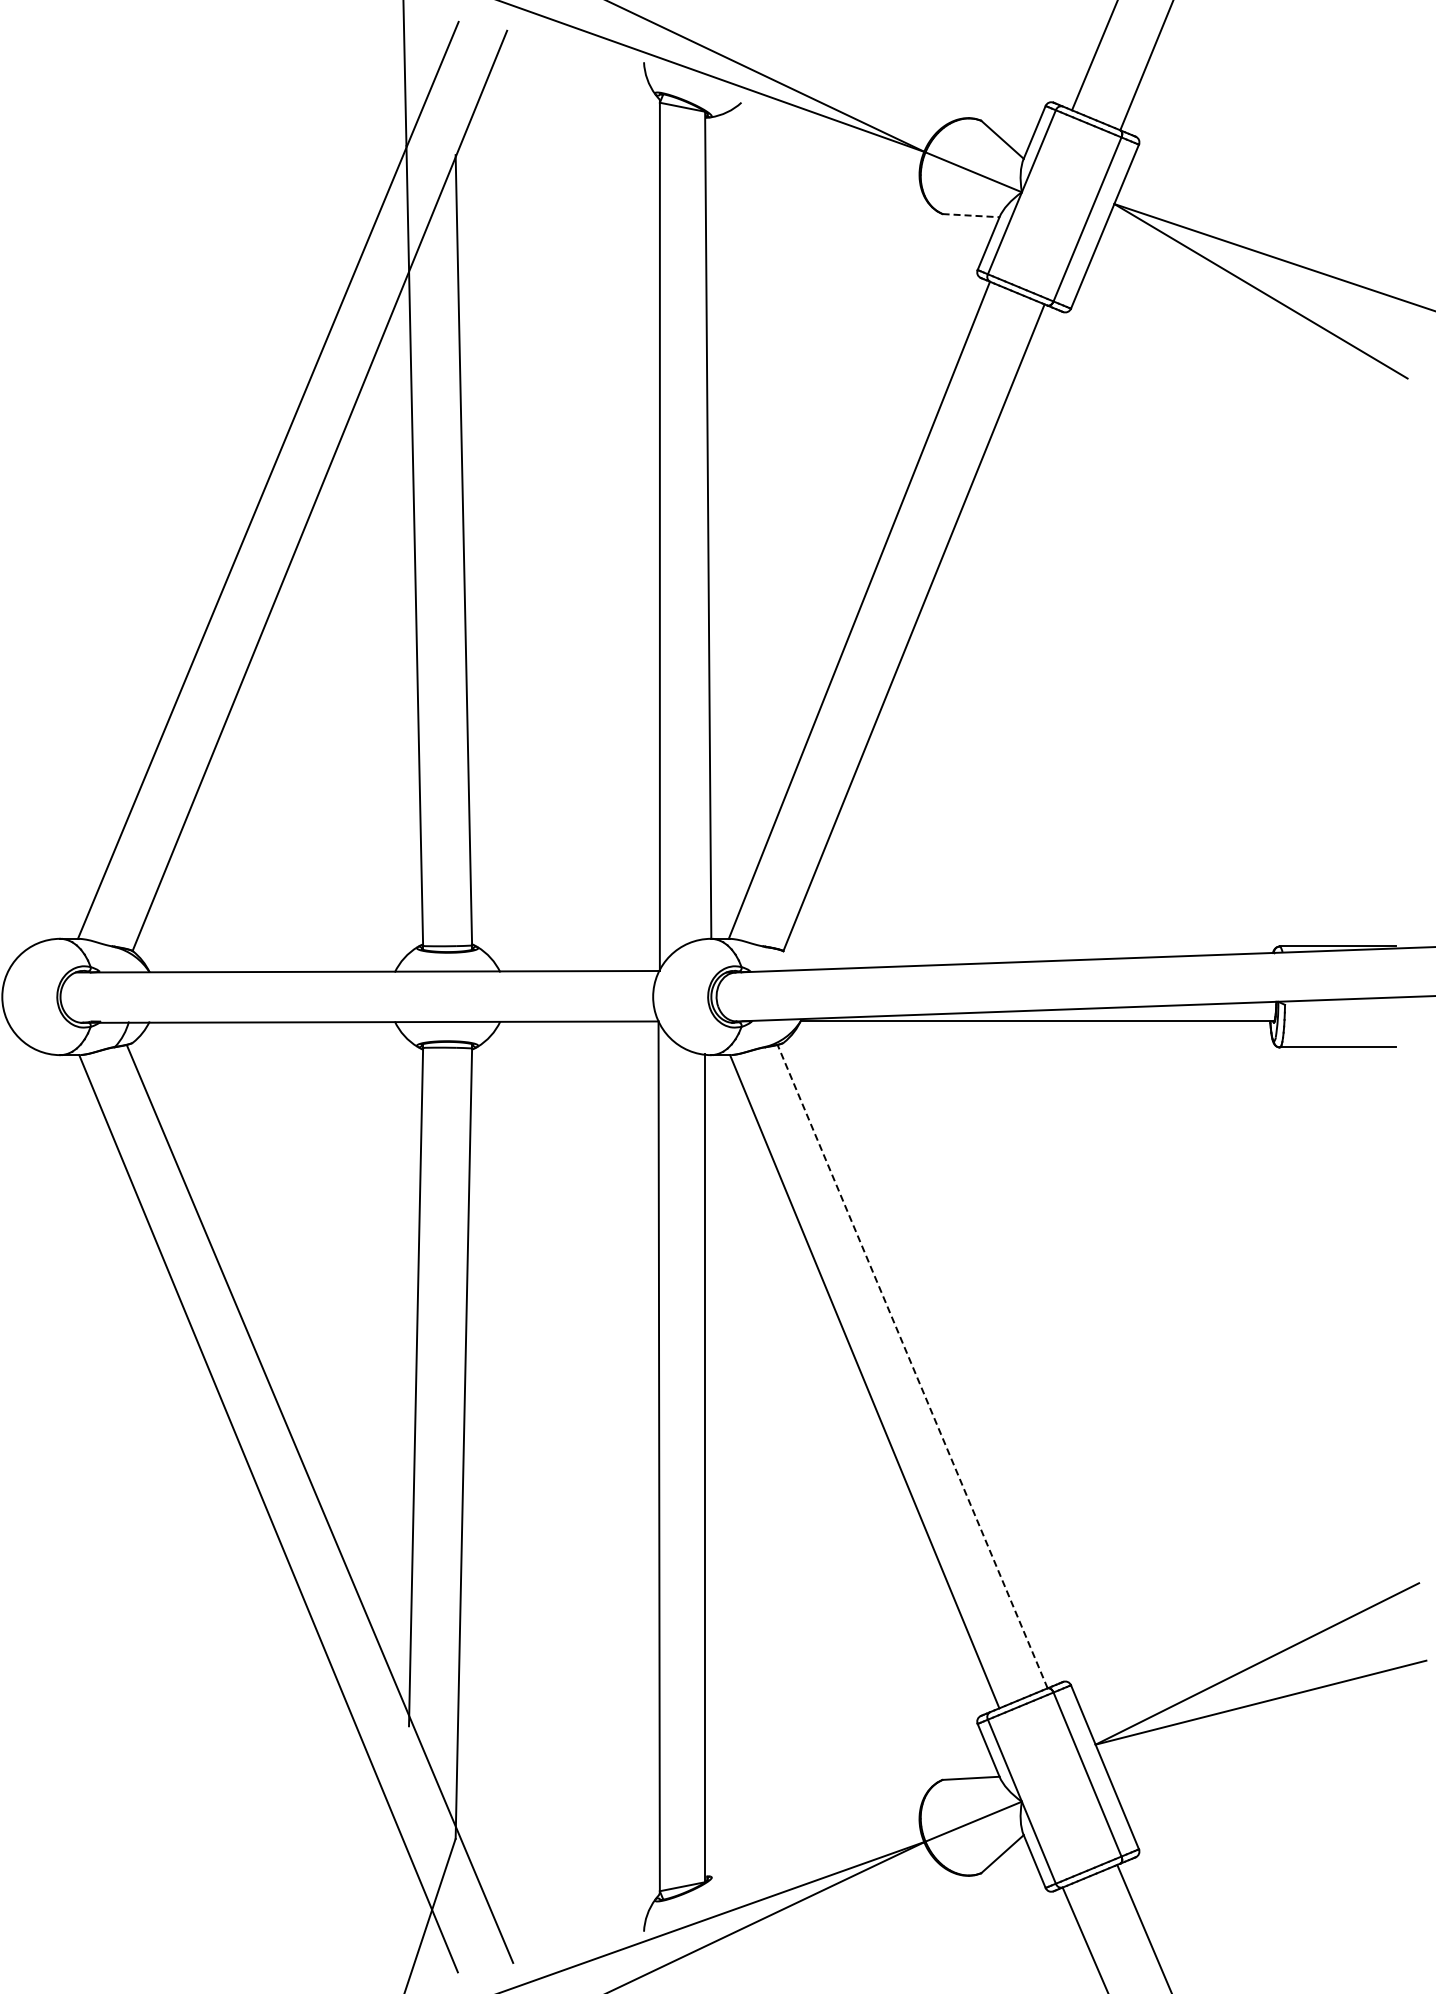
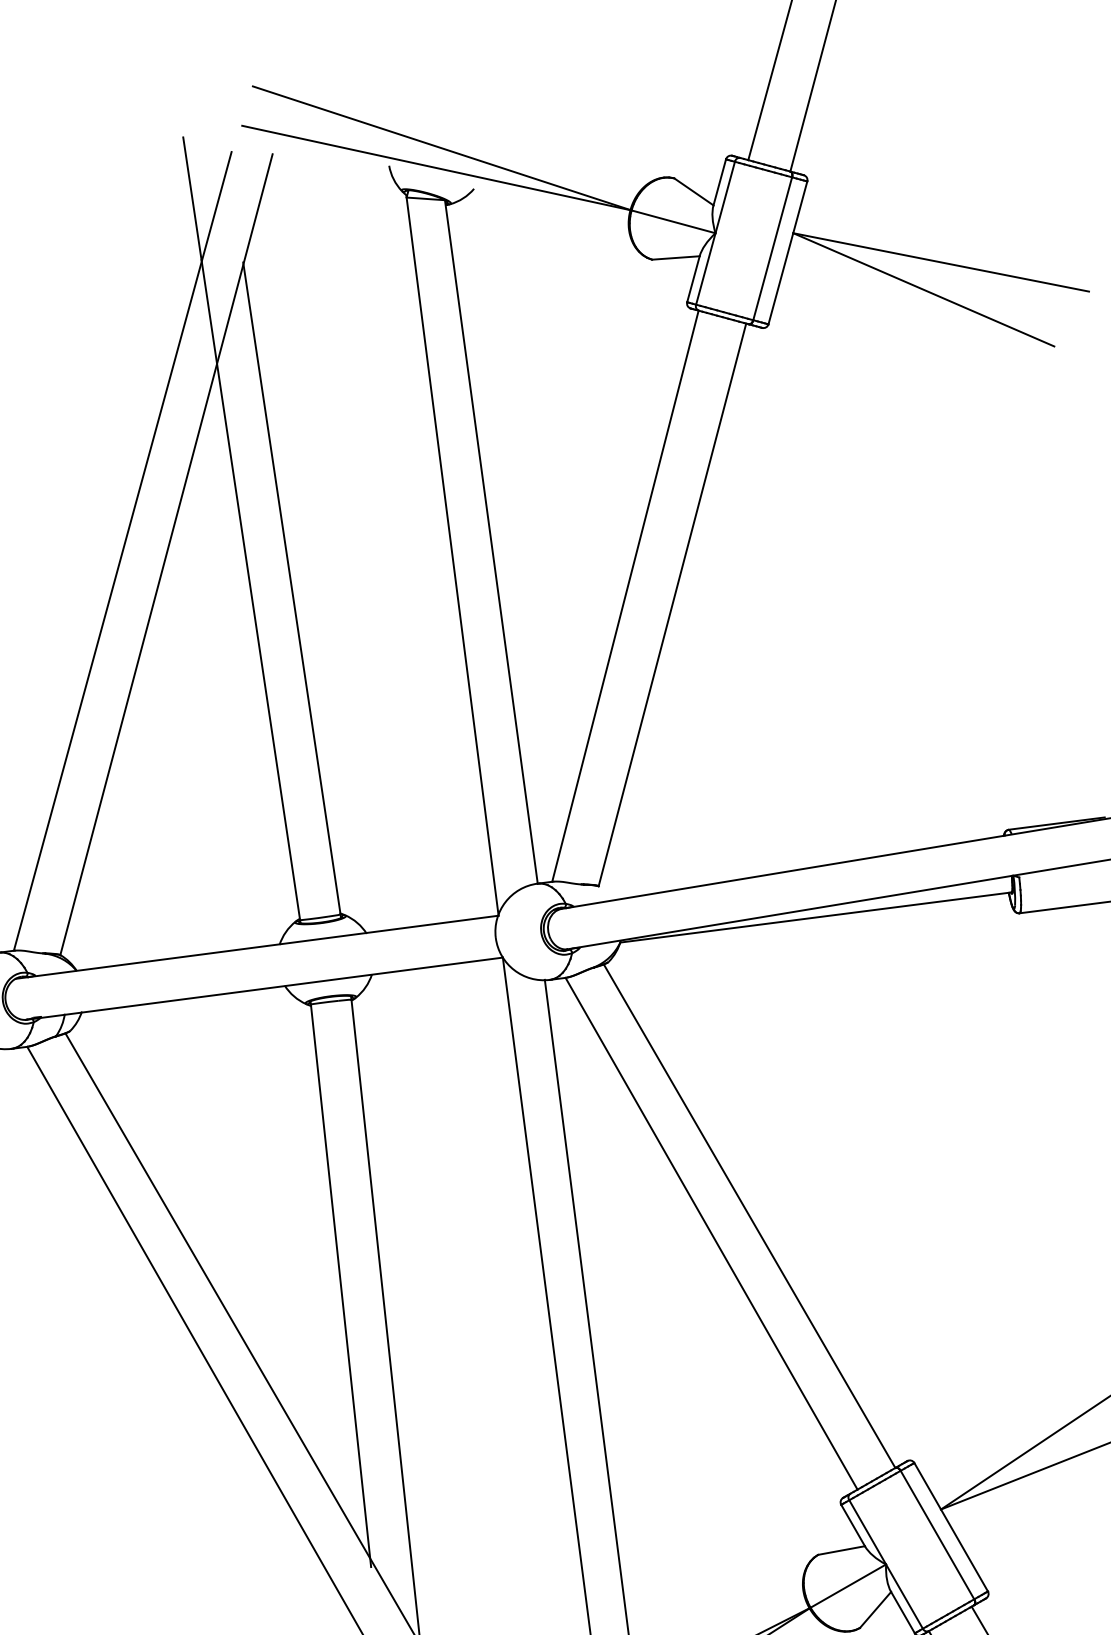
line: (971, 215) -> (676, 257), dashed -> solid
line: (912, 1366) -> (749, 1216), dashed -> solid

